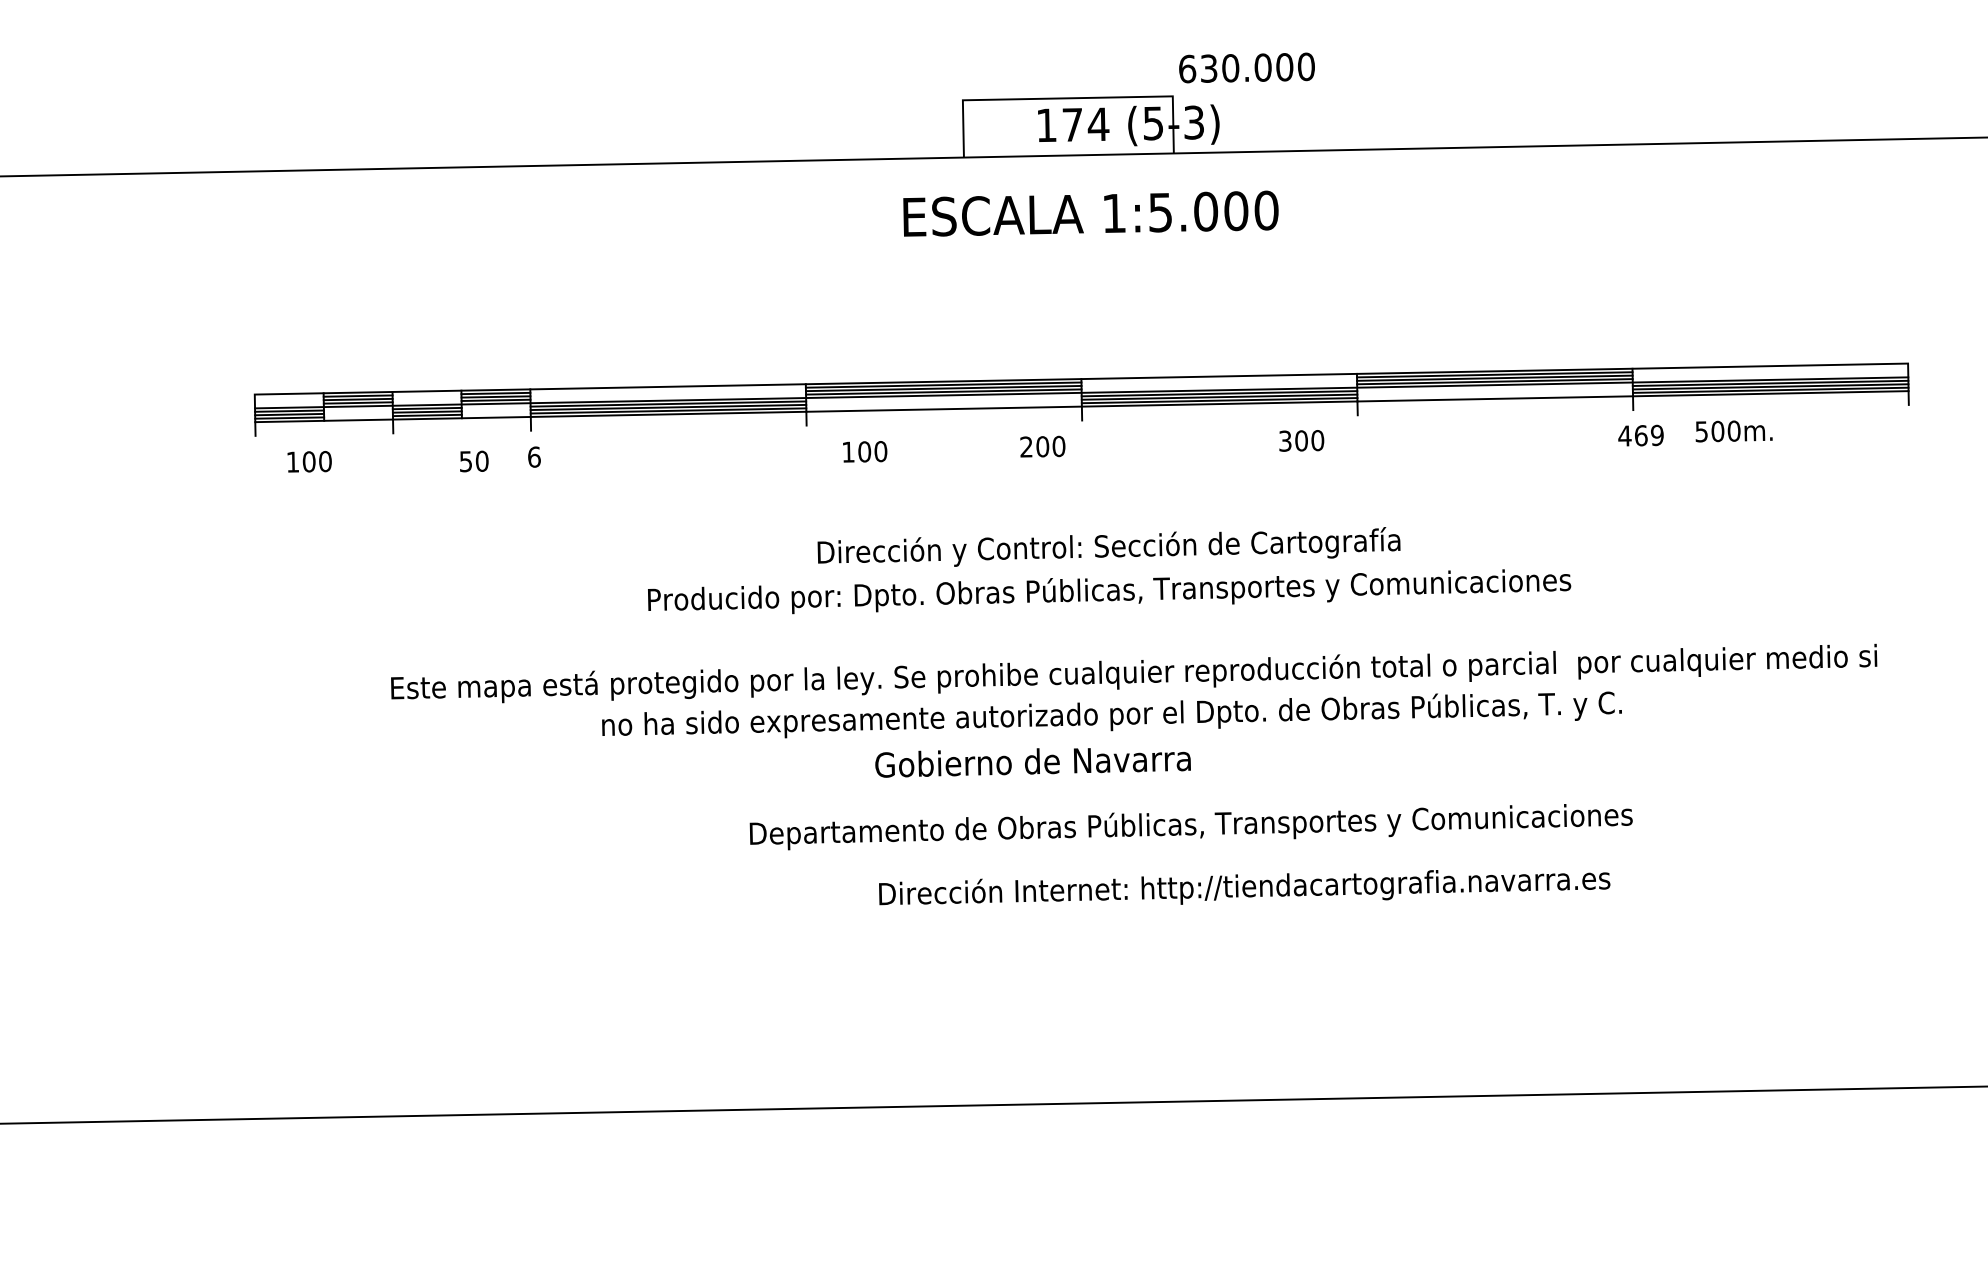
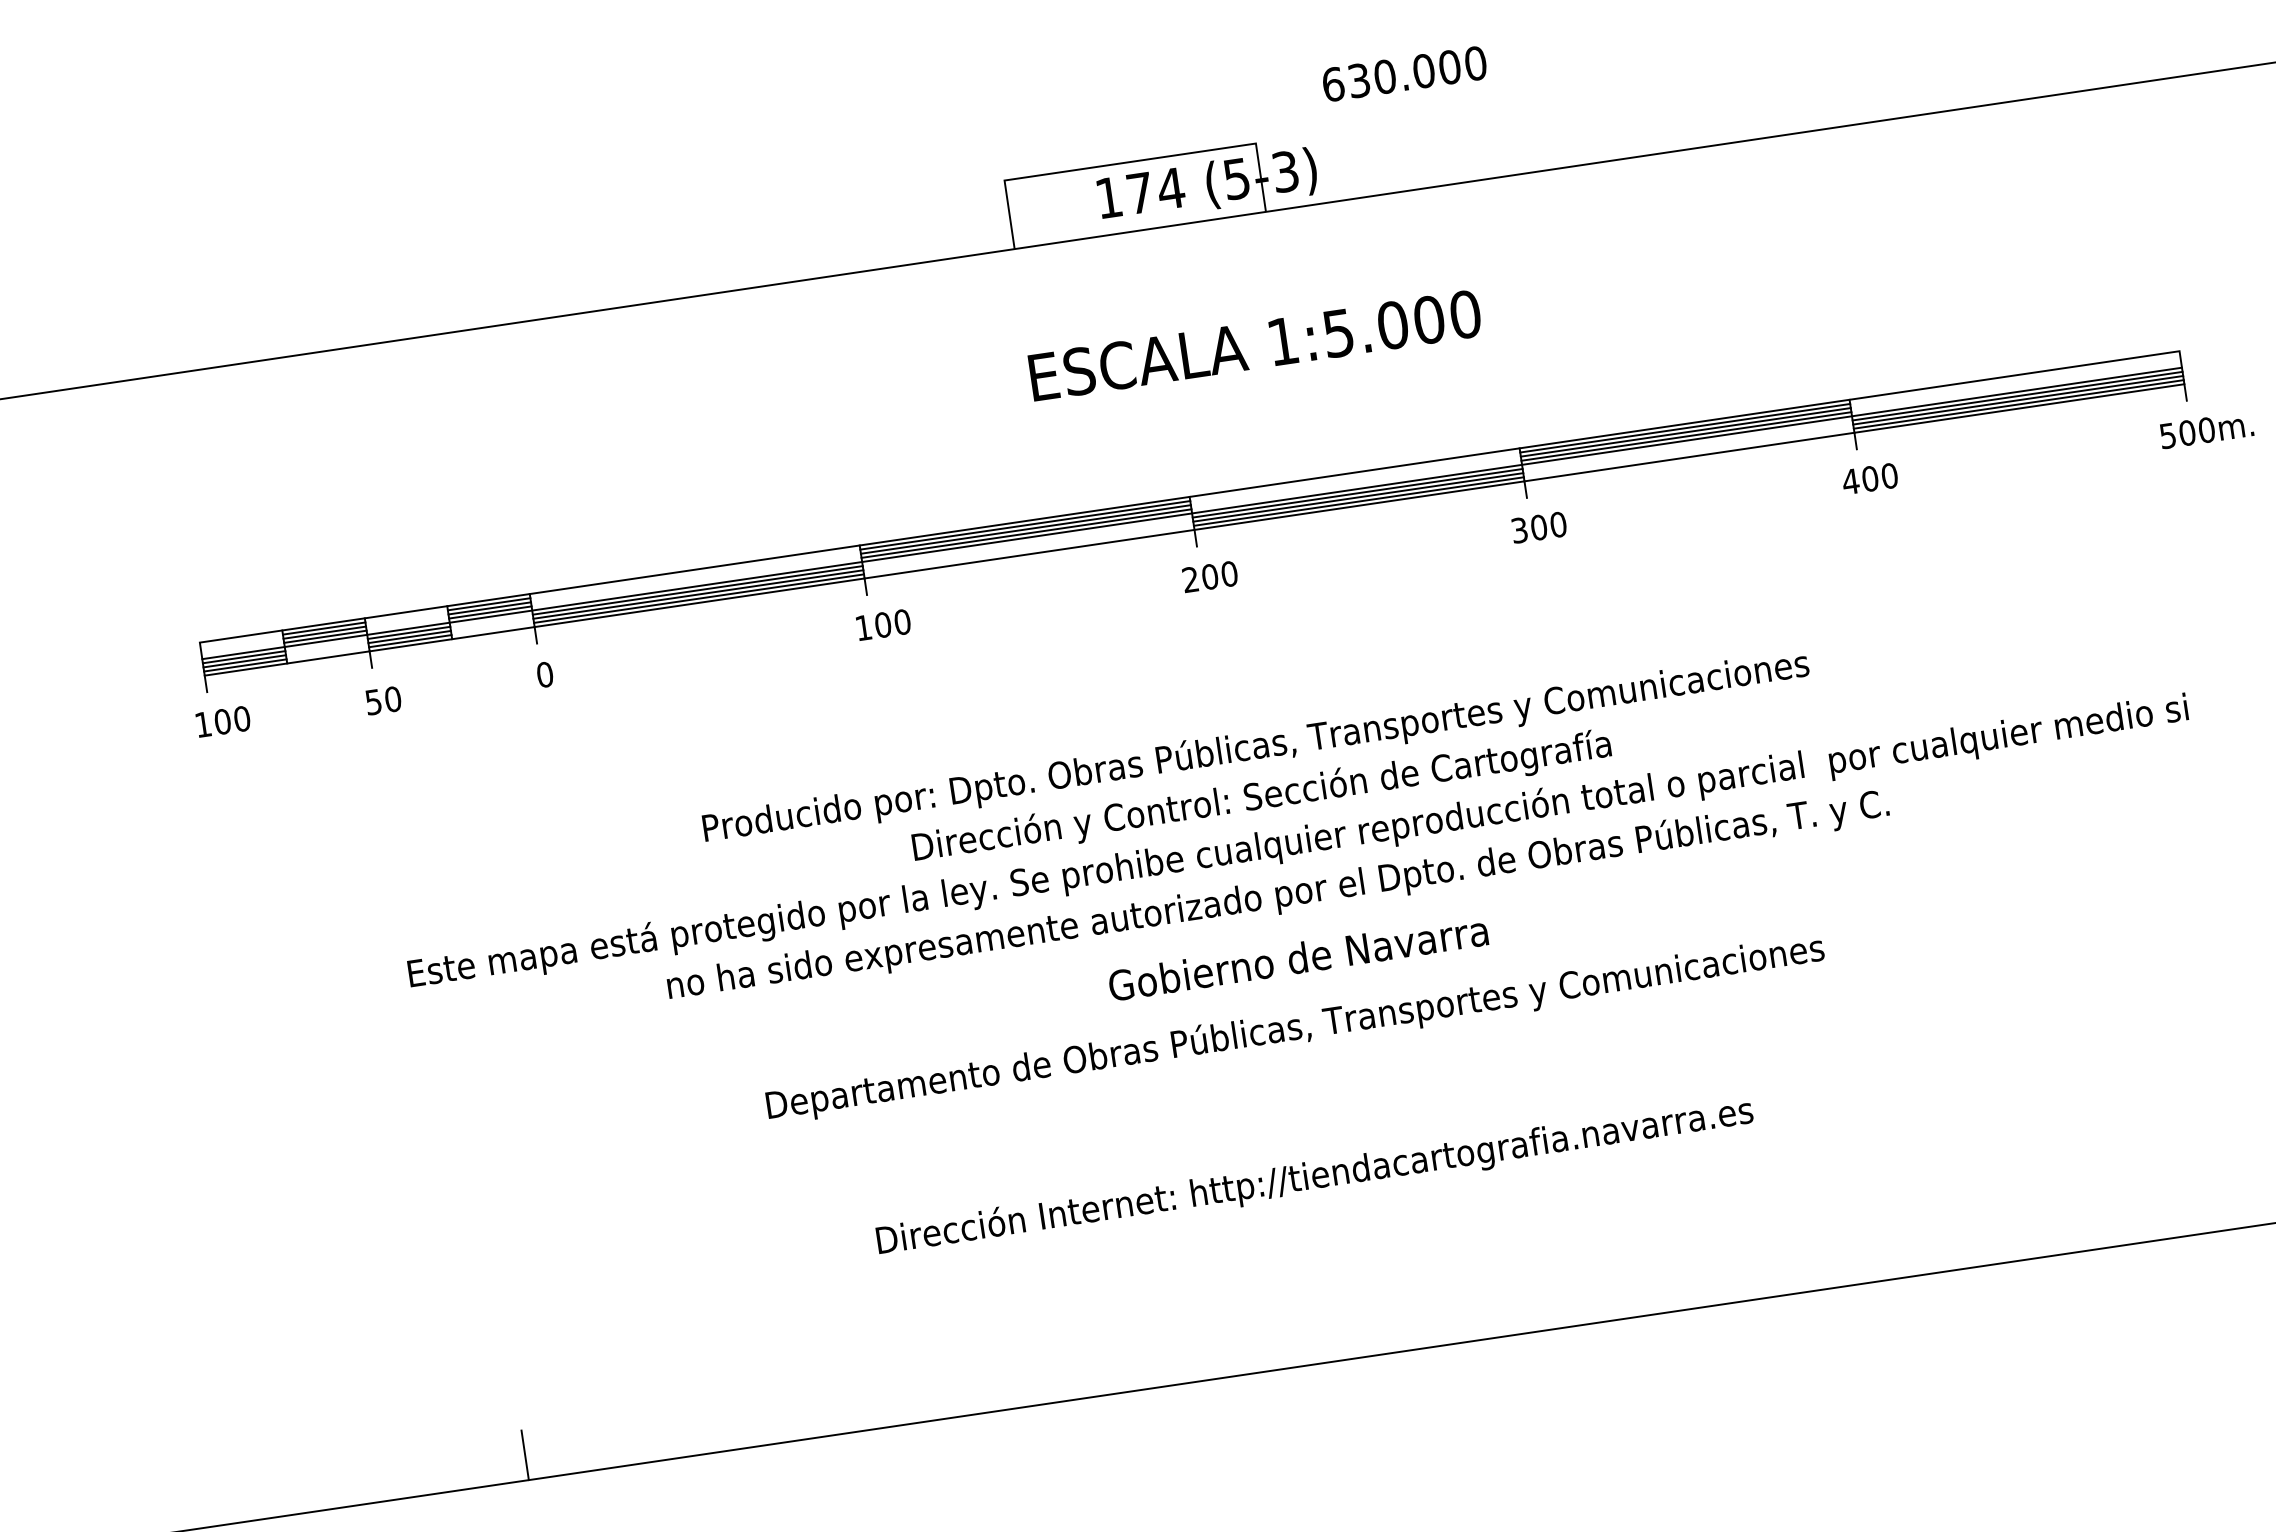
text: (1246, 67) -> (1403, 73), moved
text: (1090, 213) -> (1254, 345), moved
text: (1733, 431) -> (2206, 430), moved
text: (1648, 435) -> (1879, 477), 469 -> 400
text: (1301, 440) -> (1538, 527), moved
text: (1042, 446) -> (1209, 576), moved
text: (865, 451) -> (884, 624), moved
text: (534, 456) -> (545, 673), 6 -> 0
text: (309, 461) -> (223, 721), moved
text: (474, 461) -> (383, 700), moved
text: (1108, 546) -> (1261, 795), moved
text: (1032, 762) -> (1297, 959), moved
text: (1190, 827) -> (1294, 1030), moved
text: (1244, 887) -> (1314, 1176), moved
line: (435, 1094) -> (524, 1454), added

